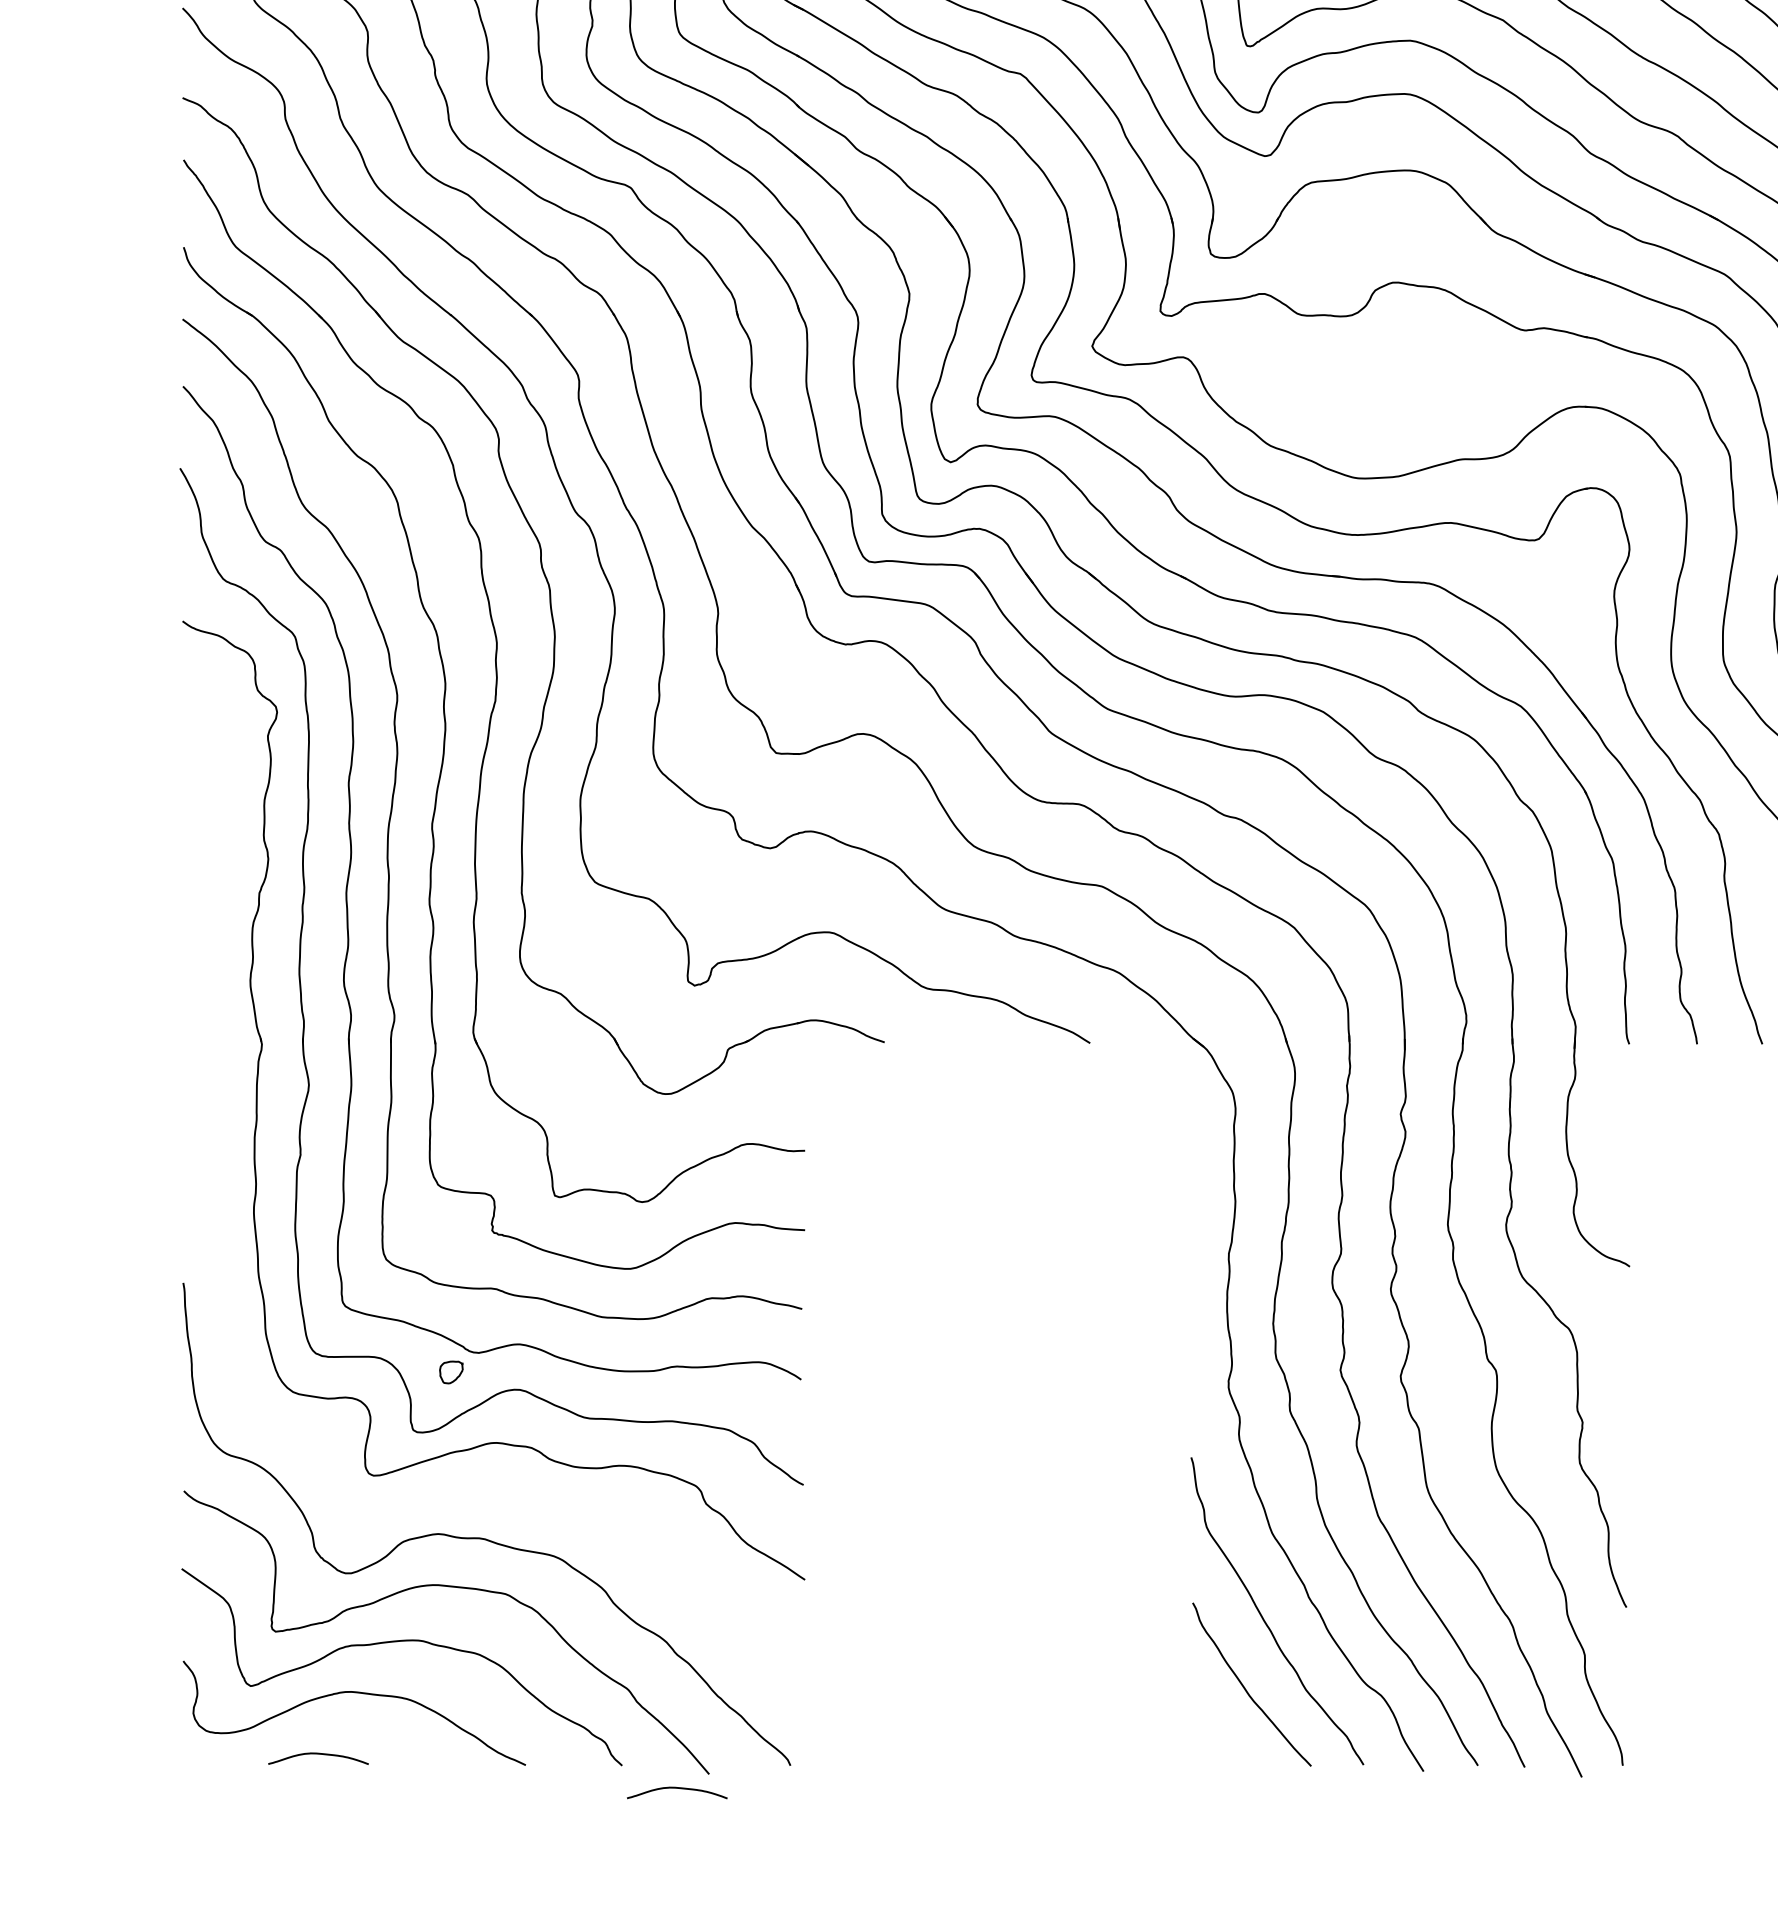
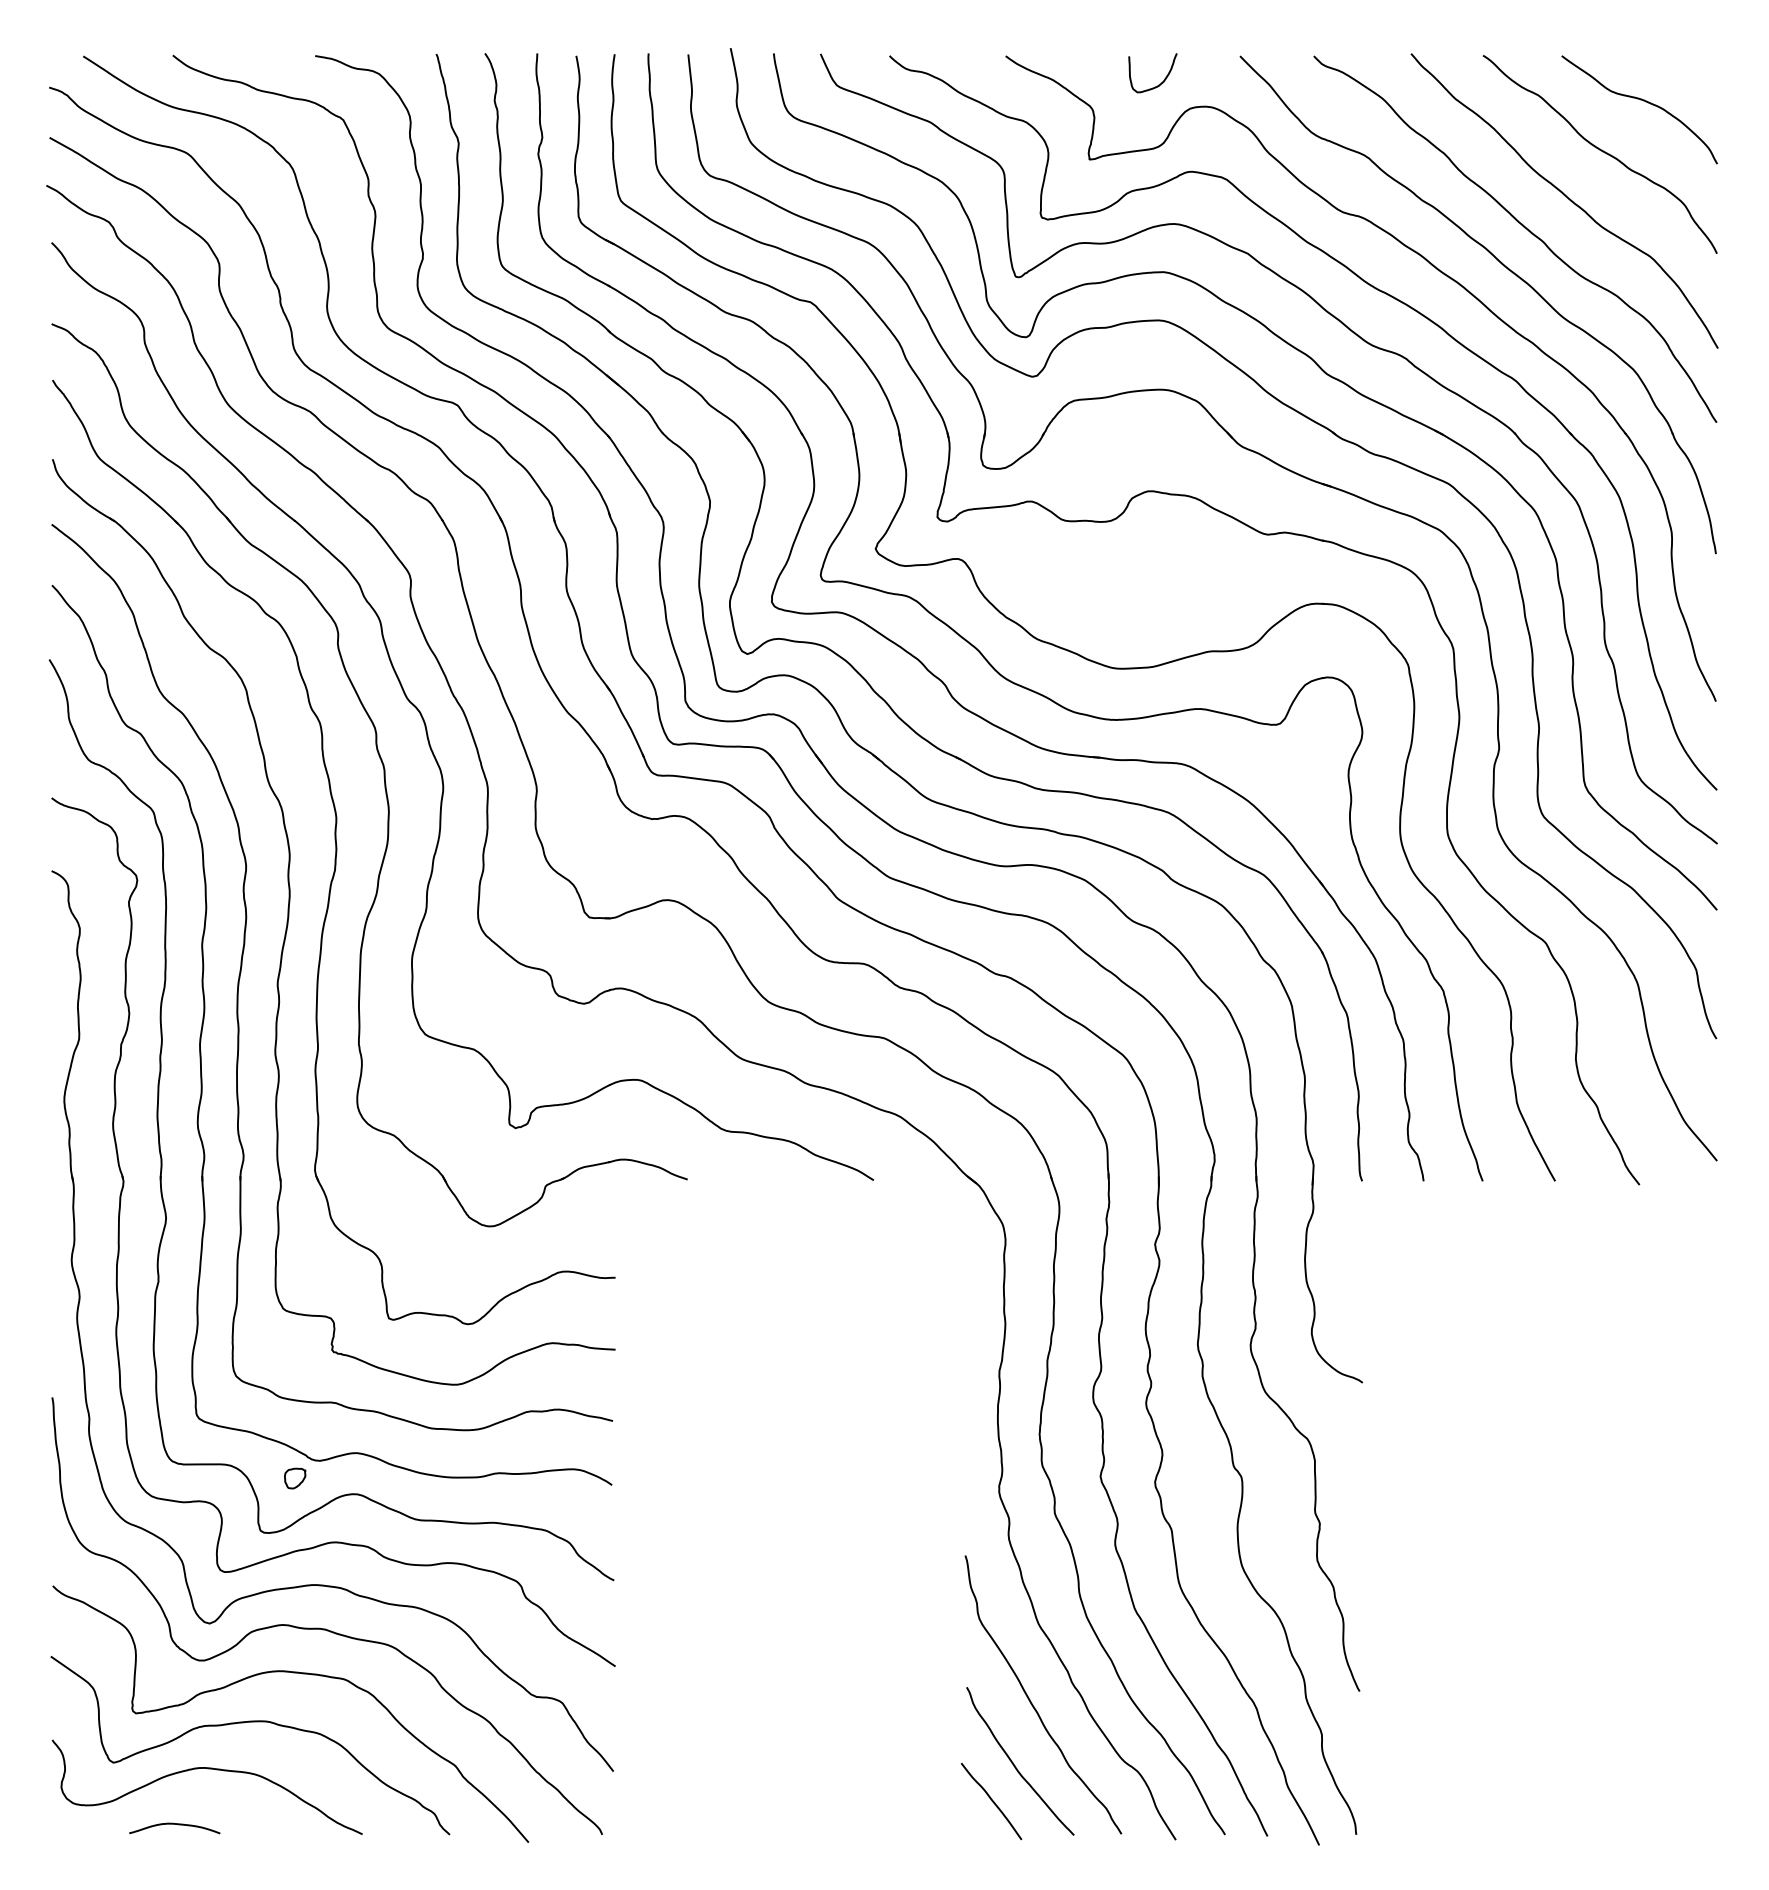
part: (217, 1237) -> (83, 1356), added
curve: (1220, 1728) -> (991, 1801), added
curve: (676, 1788) -> (499, 1855), removed

